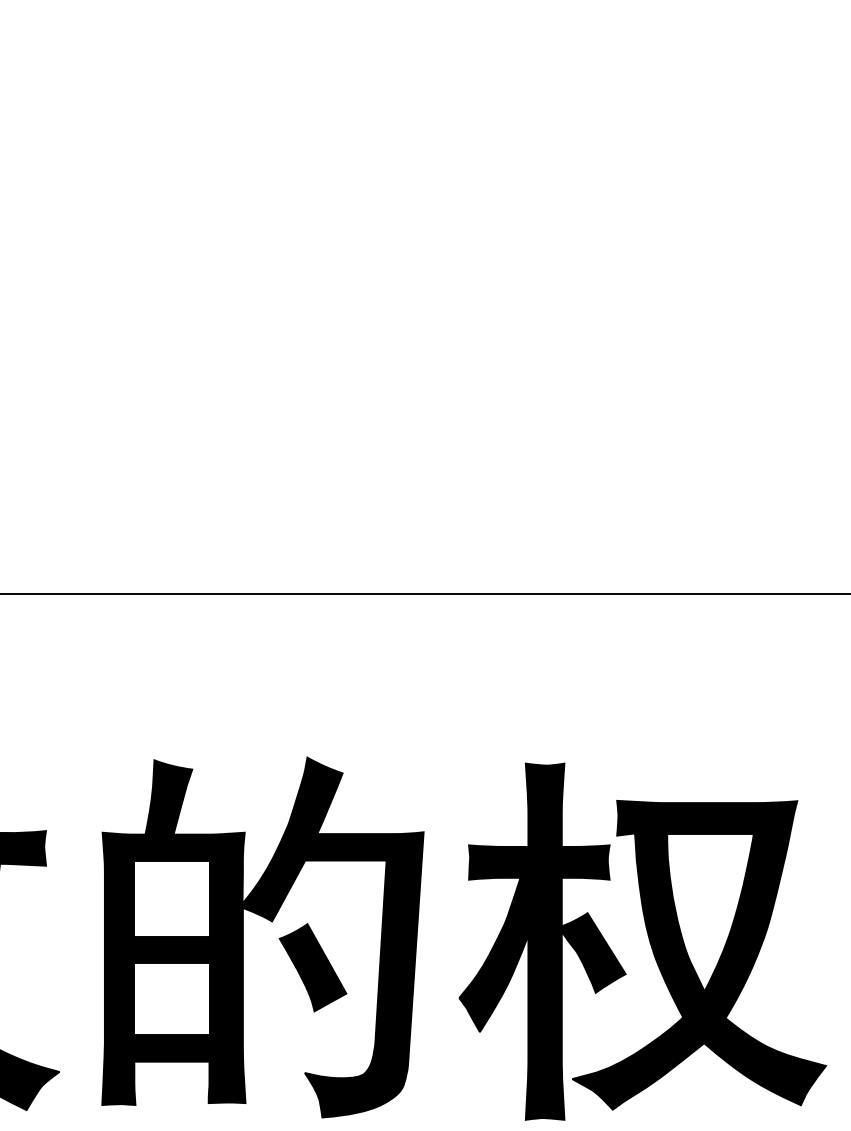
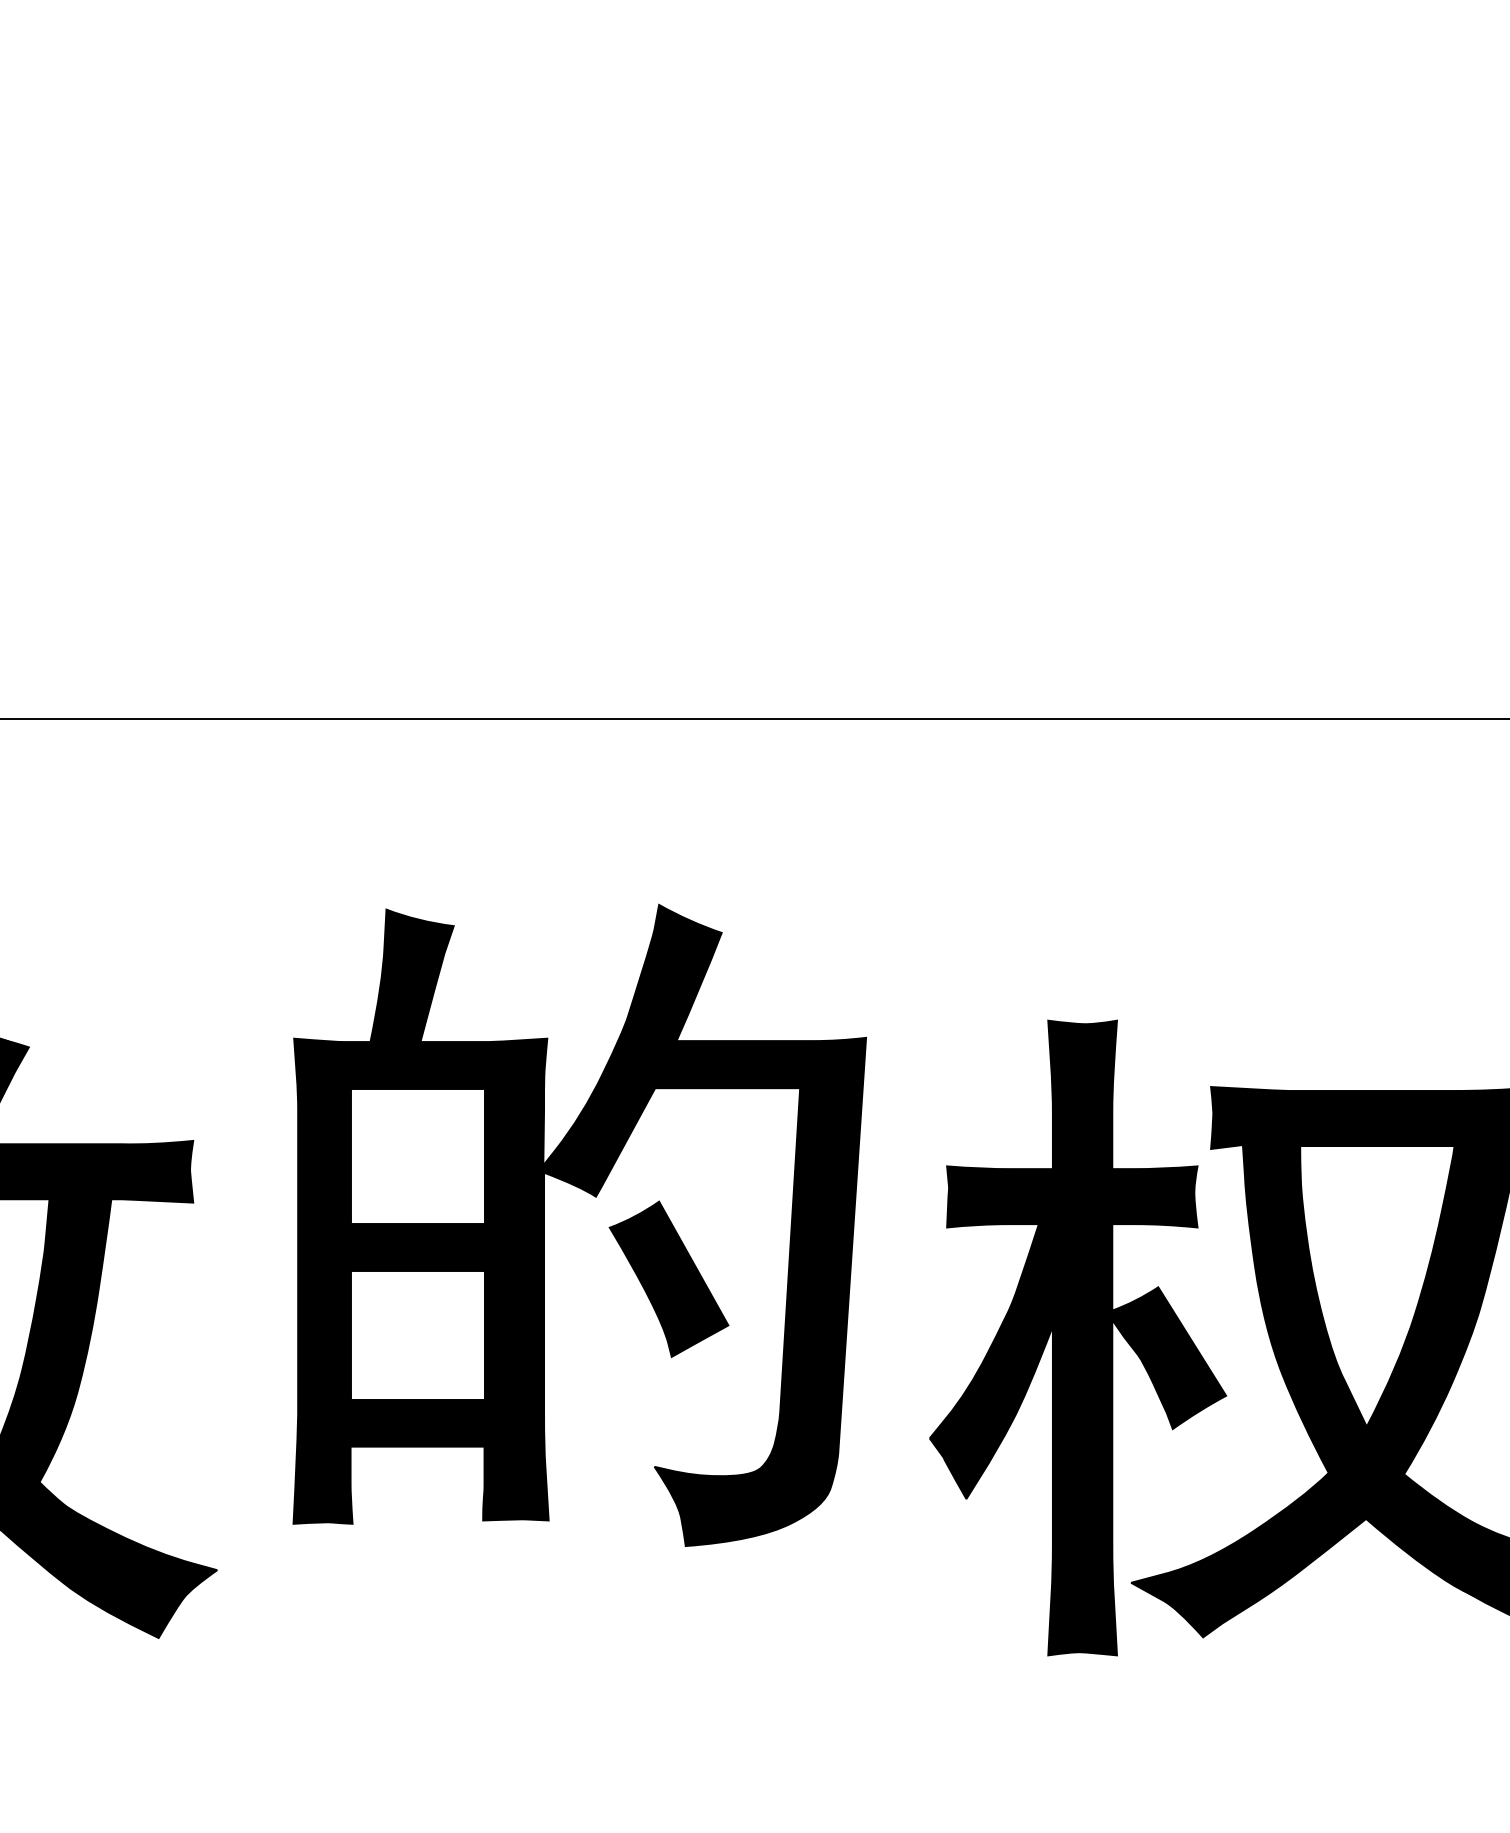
part: (278, 938) -> (607, 1227), moved

